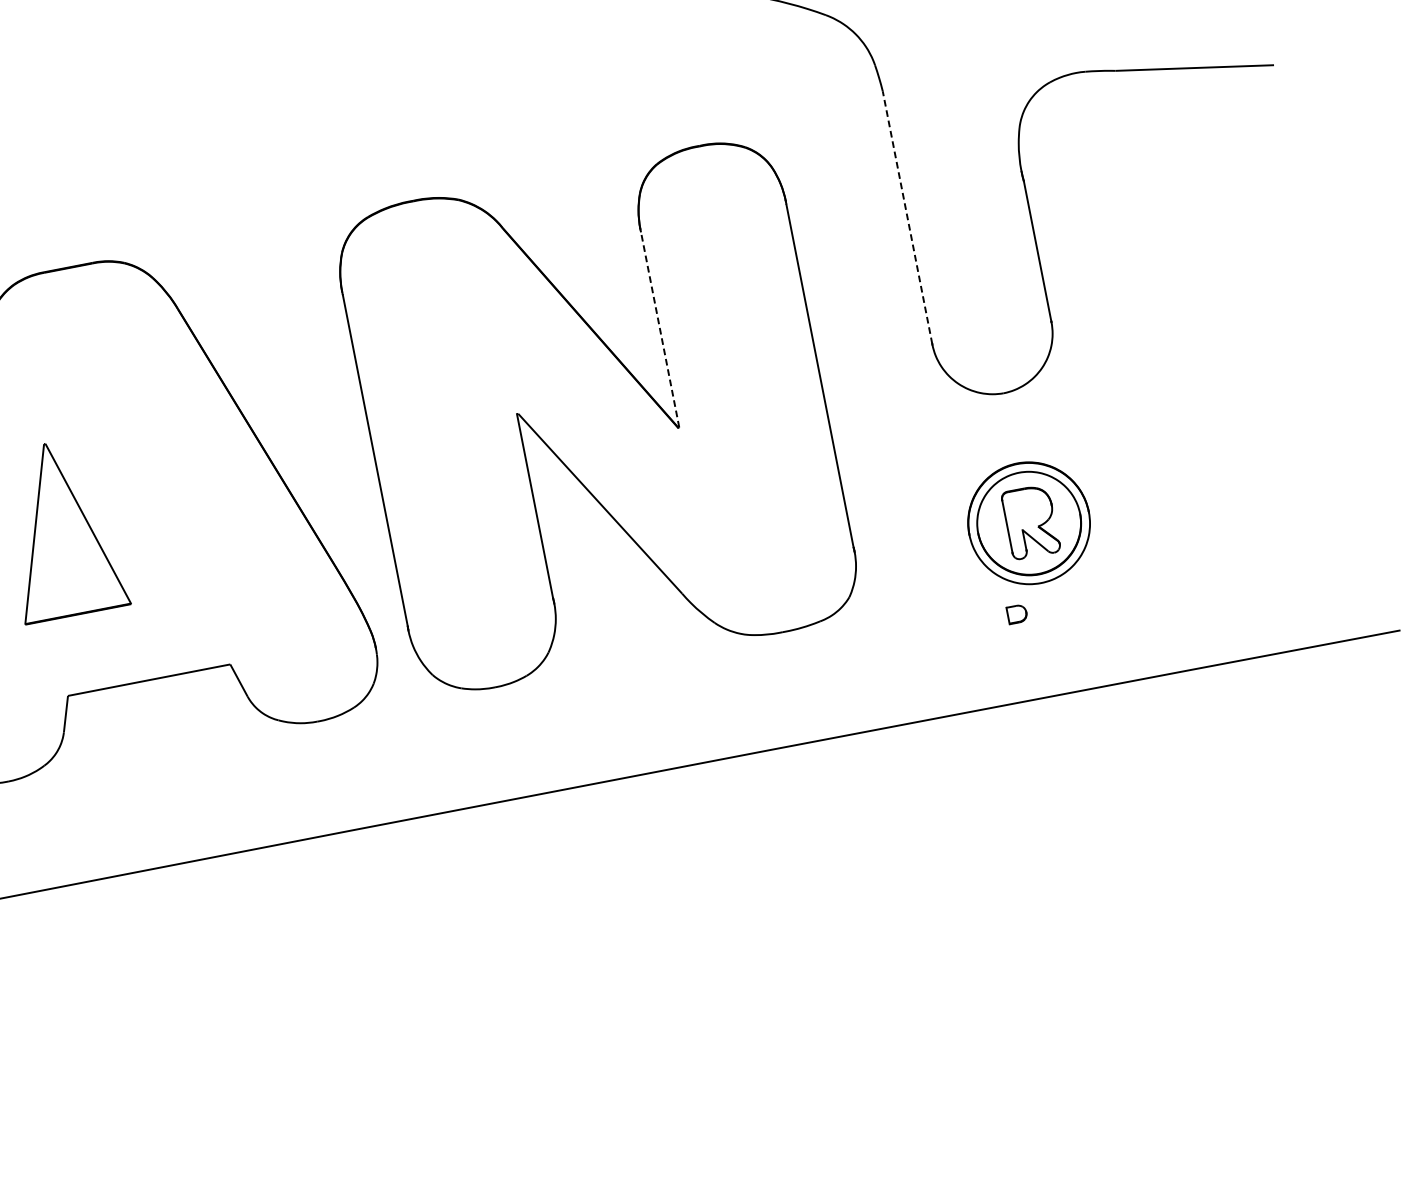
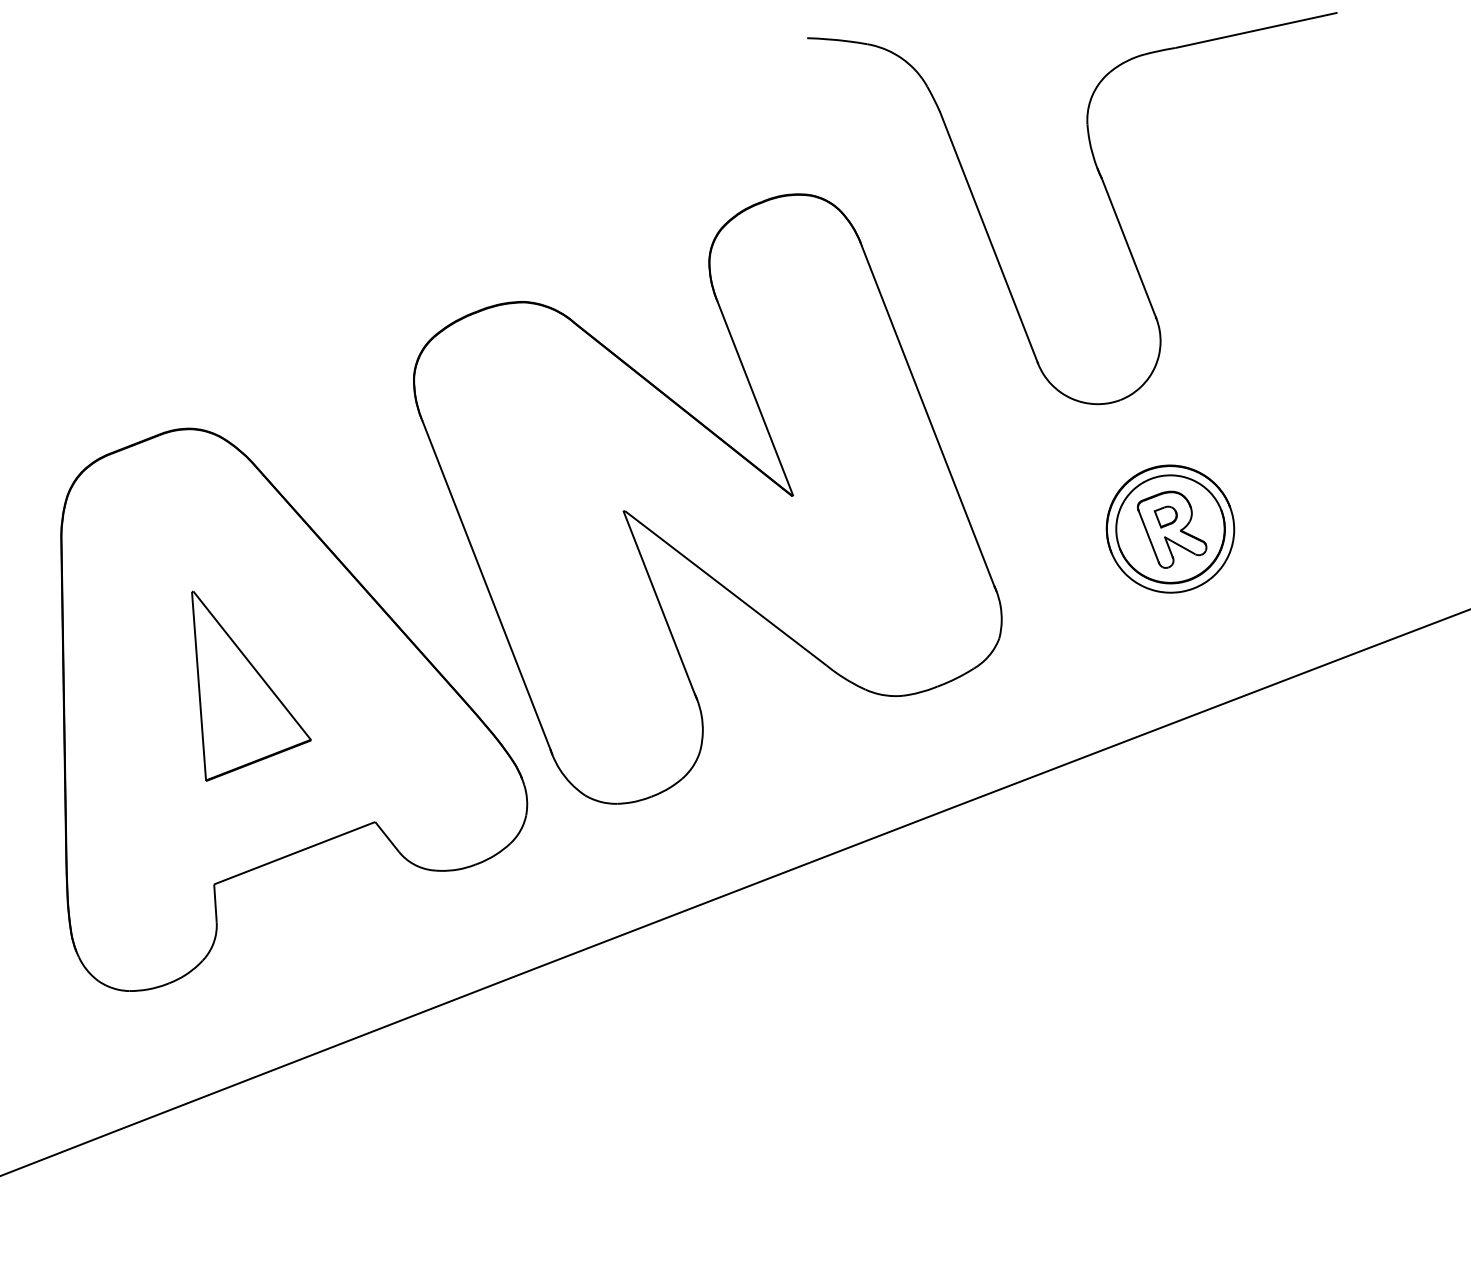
line: (907, 217) -> (988, 237), dashed -> solid
line: (660, 329) -> (755, 398), dashed -> solid
part: (84, 542) -> (251, 685), moved
part: (1015, 614) -> (1165, 516), moved

